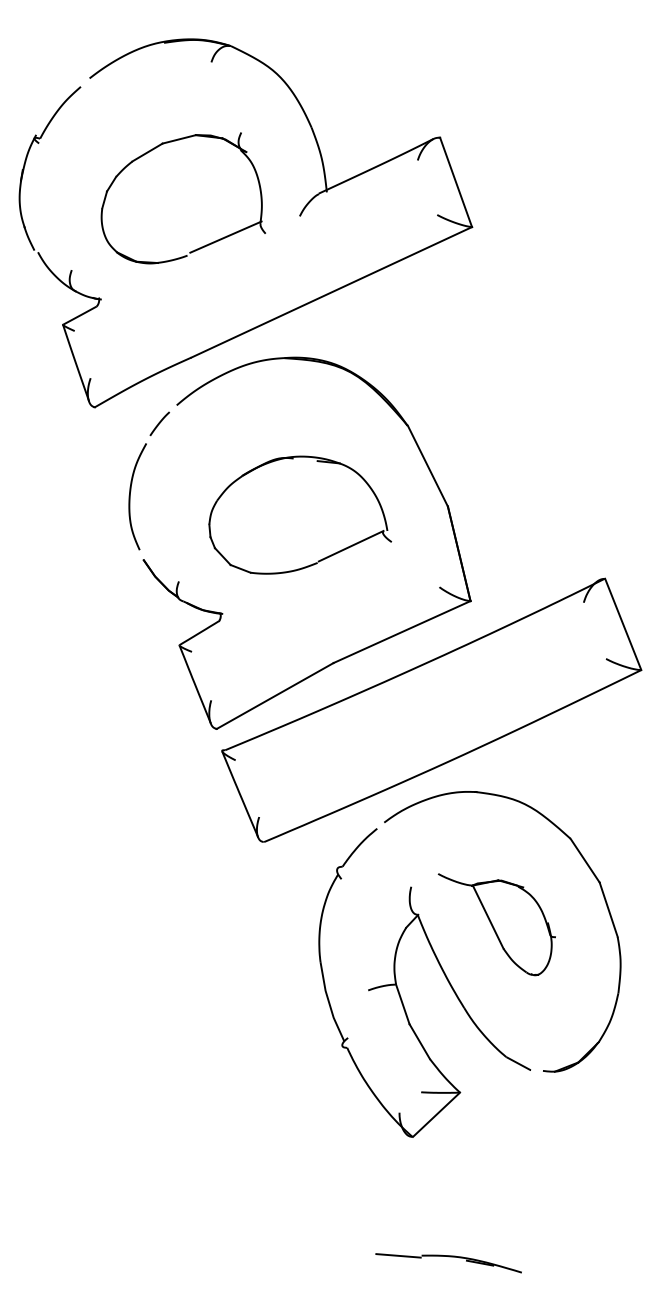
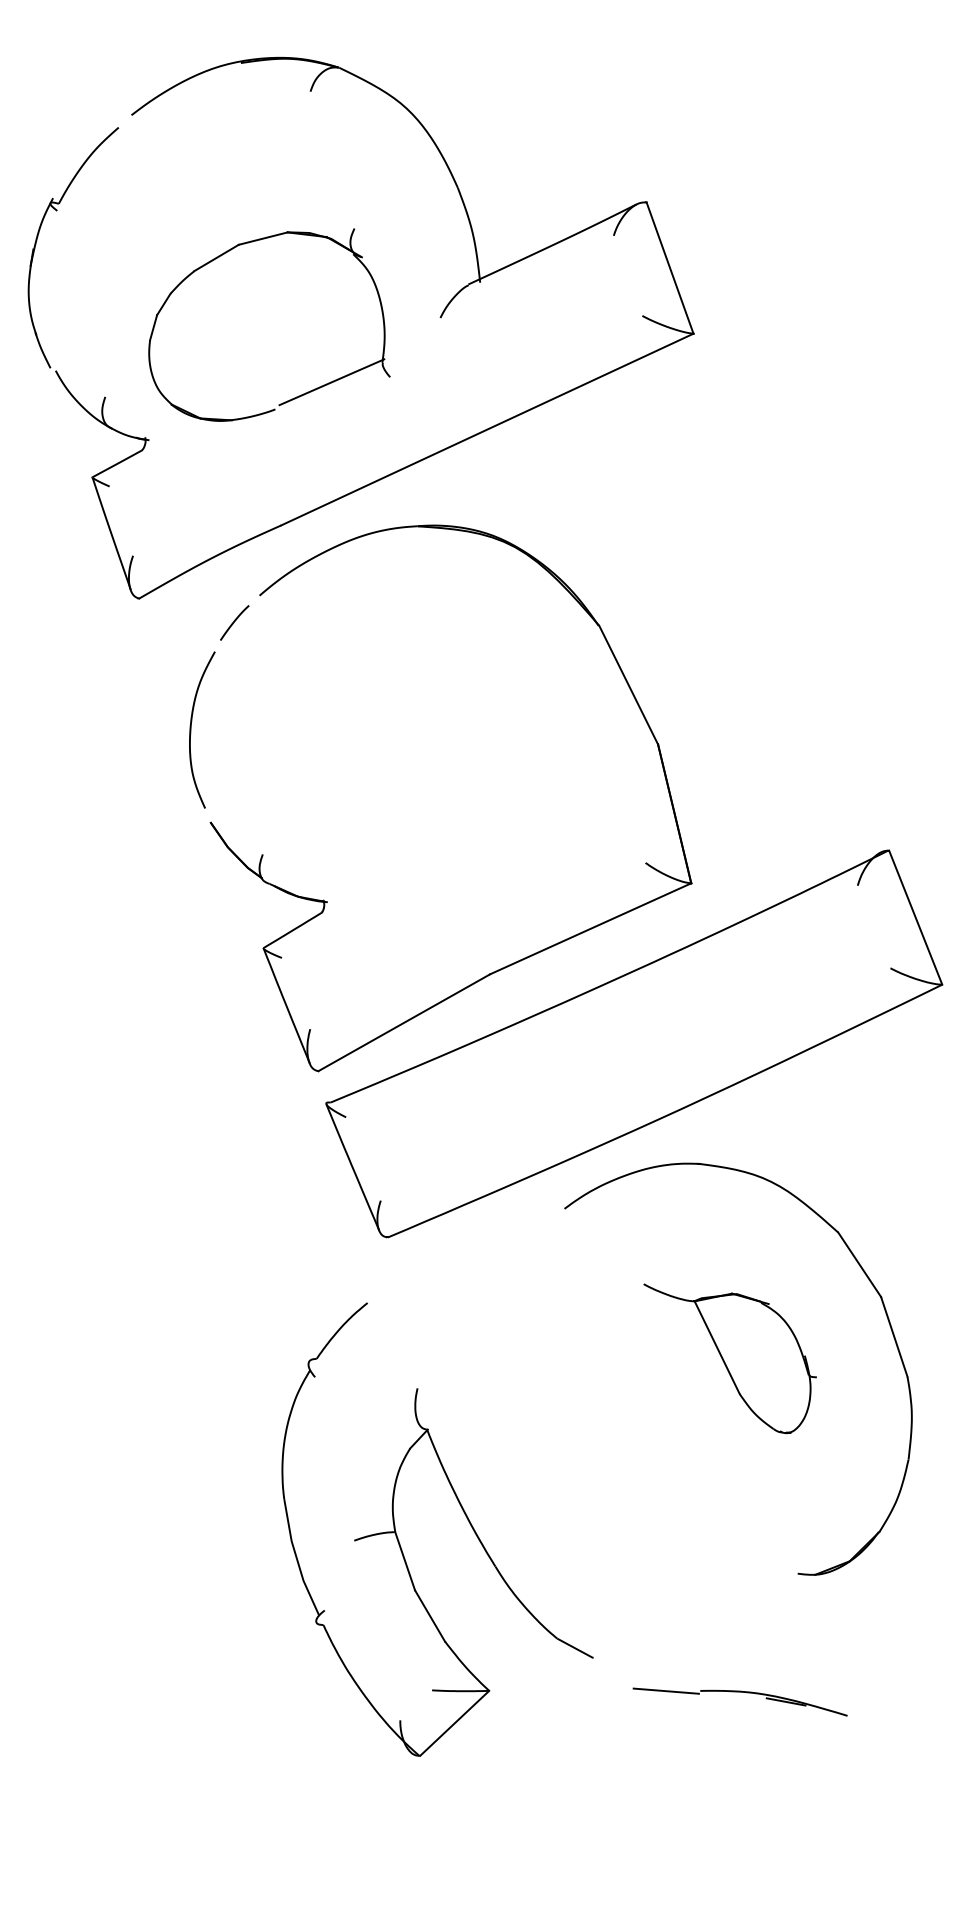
part: (201, 246) -> (295, 396), moved
part: (322, 558) -> (473, 820), removed
part: (441, 970) -> (461, 1511), moved
part: (449, 1257) -> (741, 1693), moved

